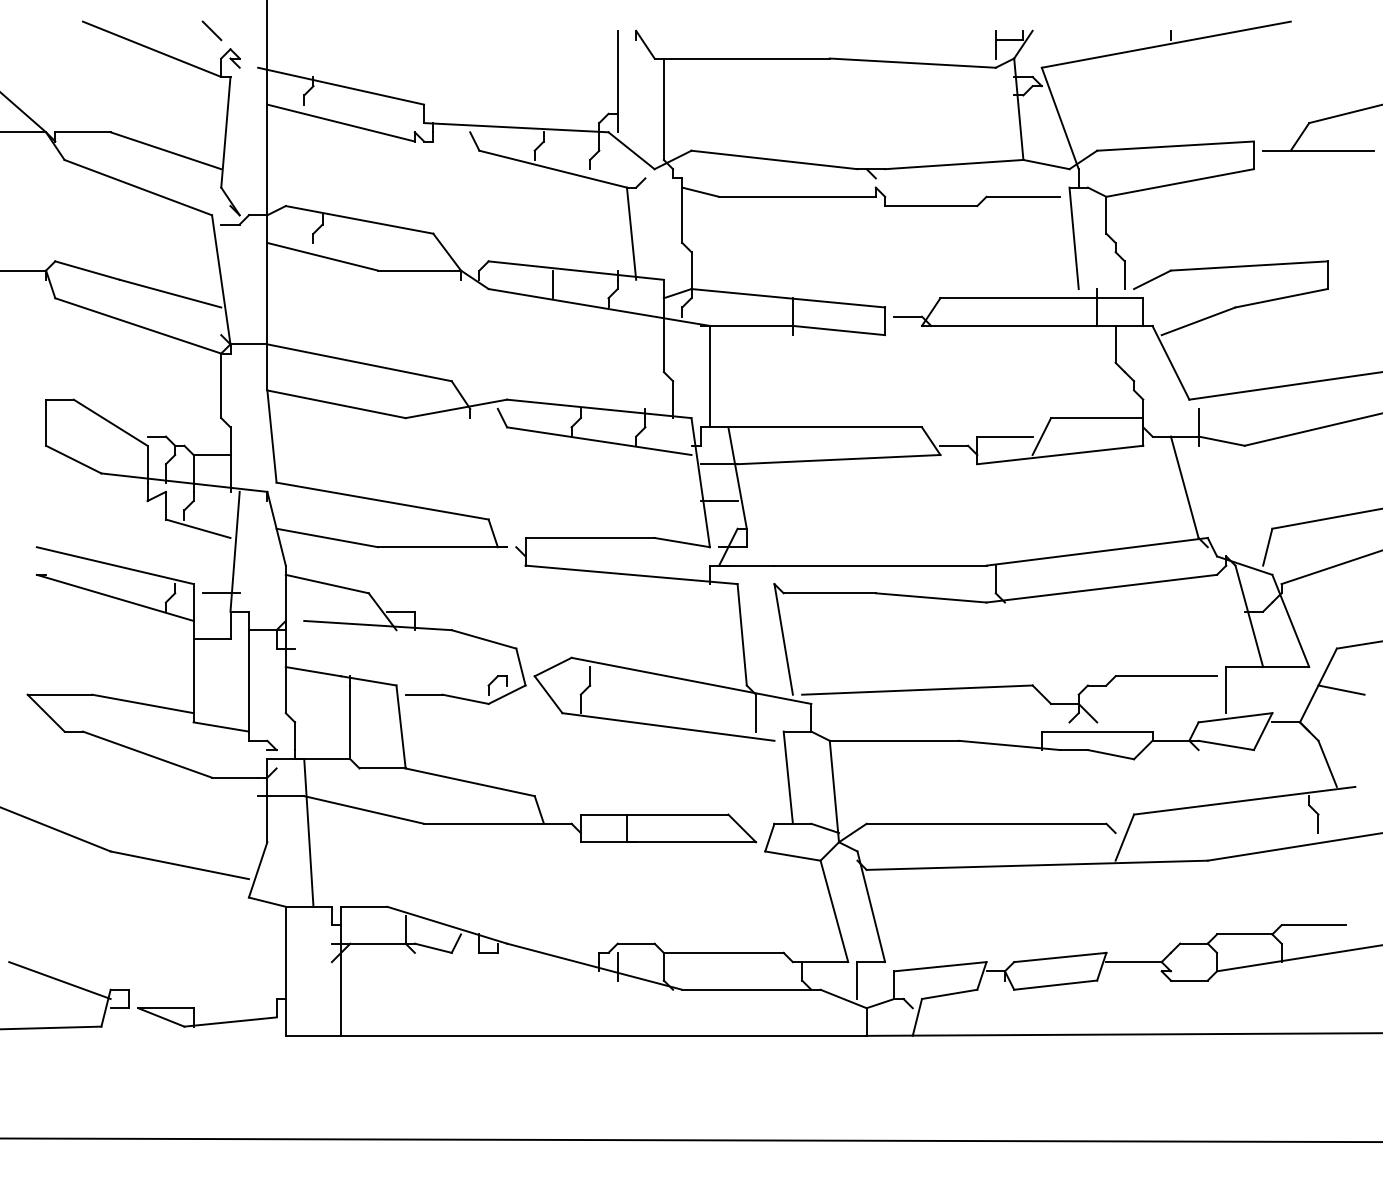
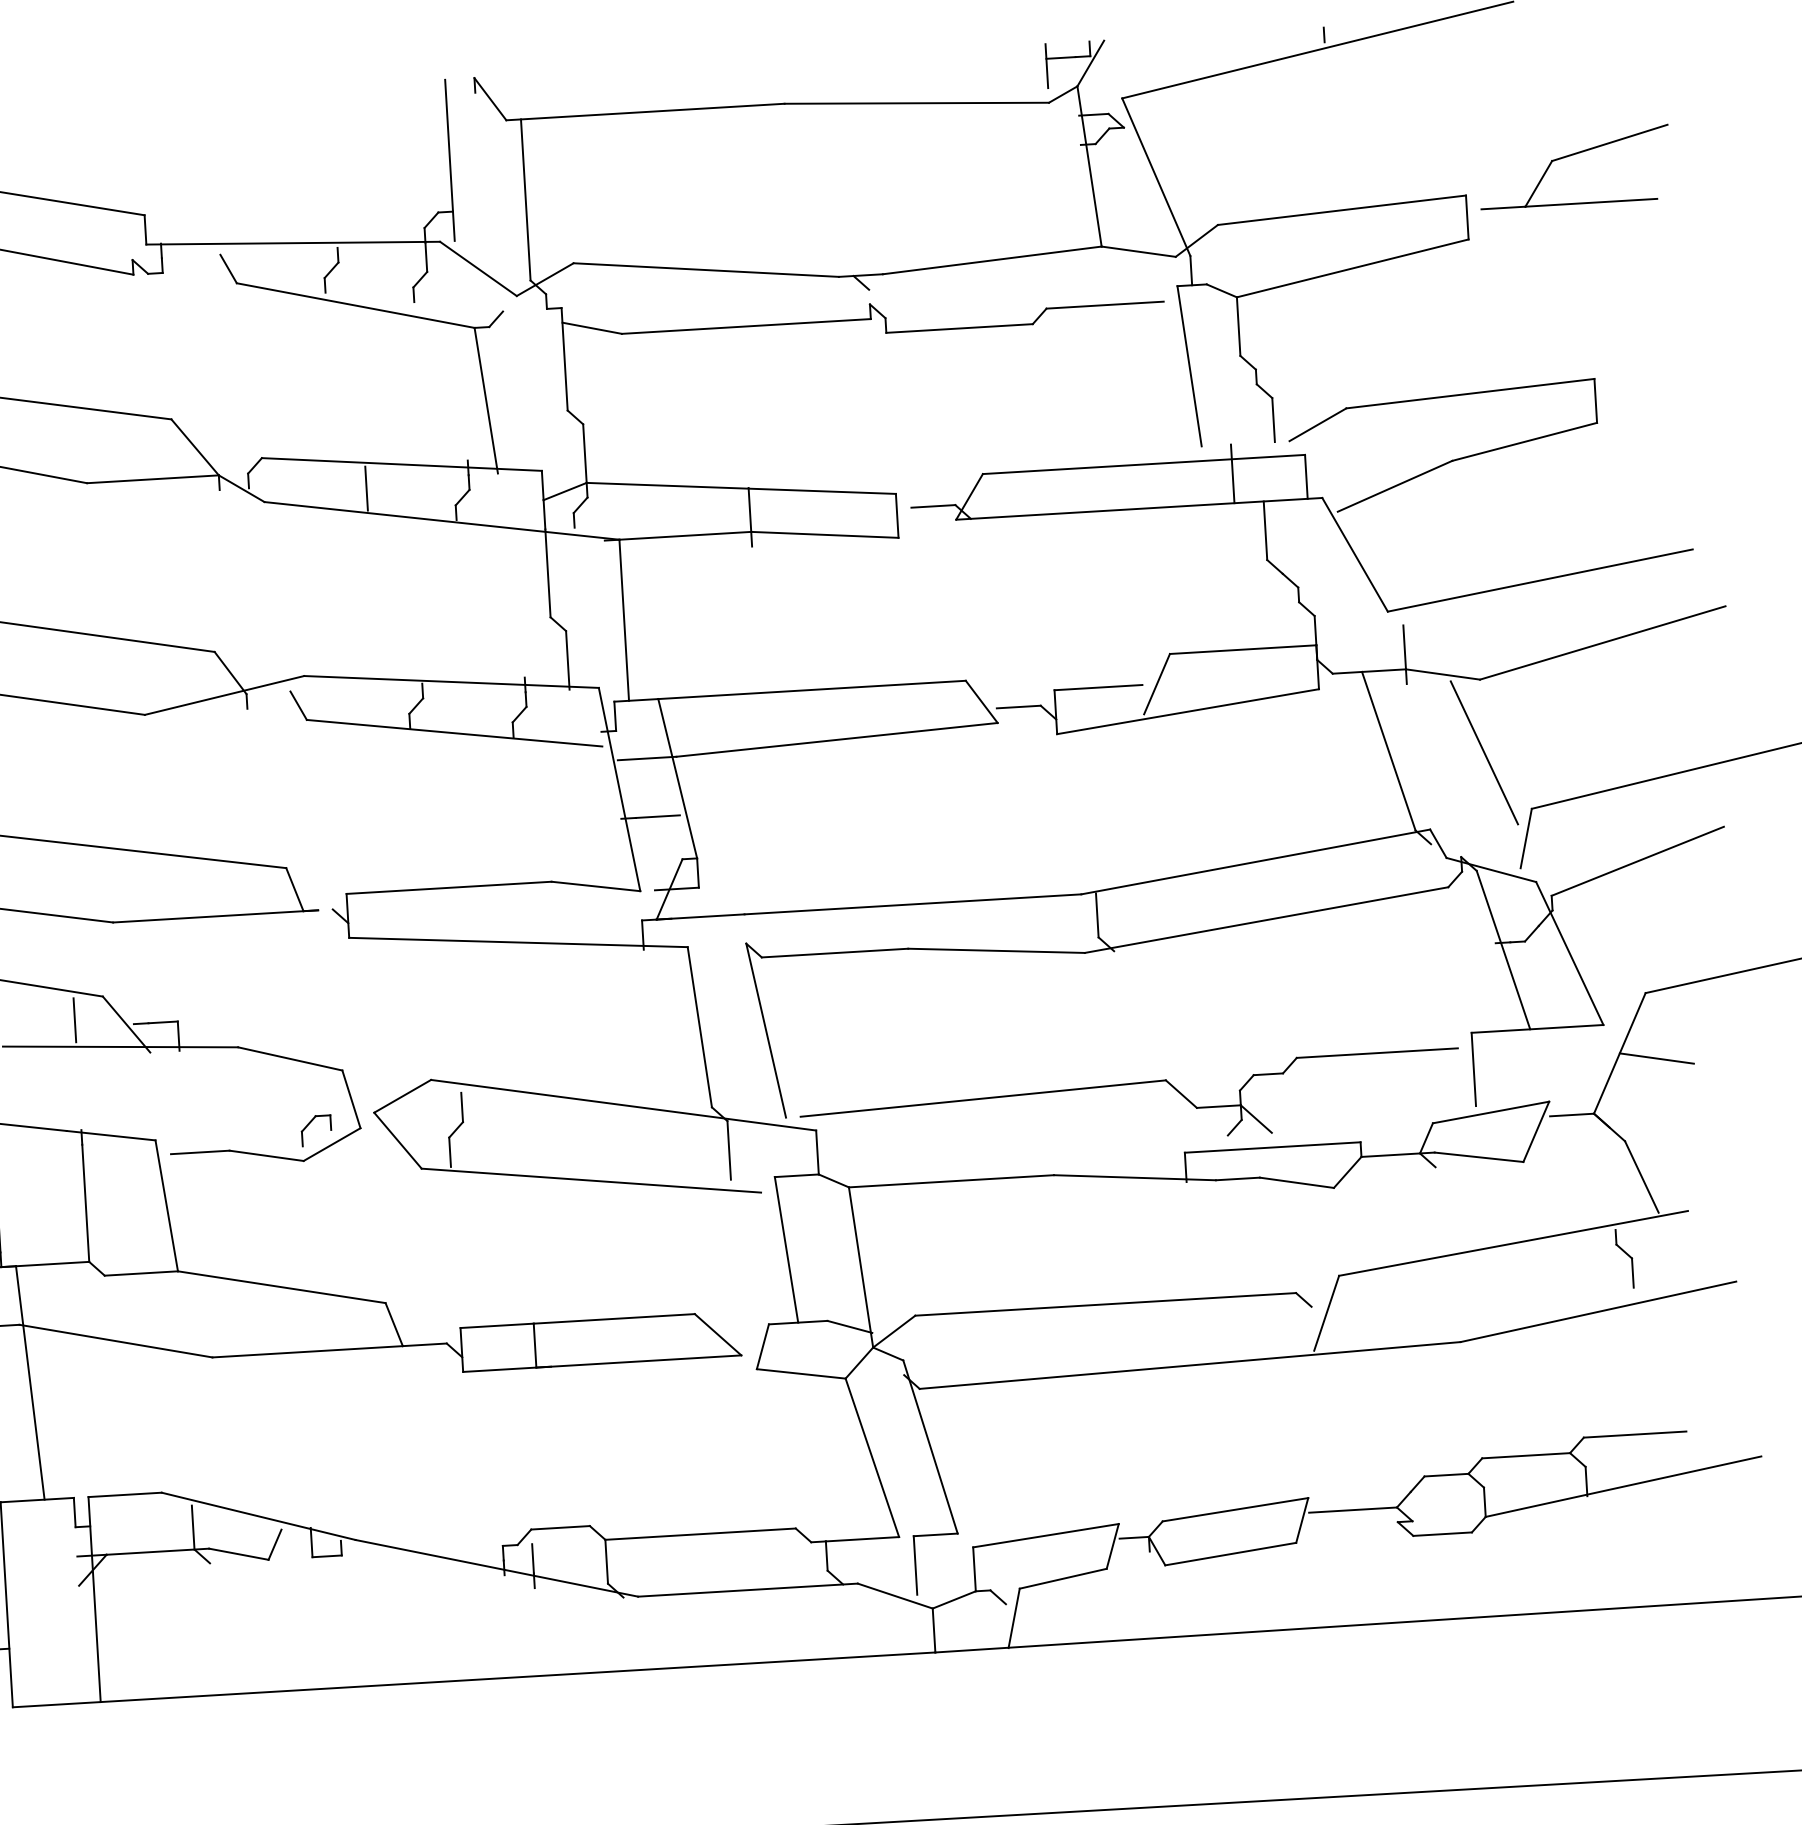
line: (1244, 491) -> (1484, 752), added
line: (350, 606) -> (75, 1019), added

